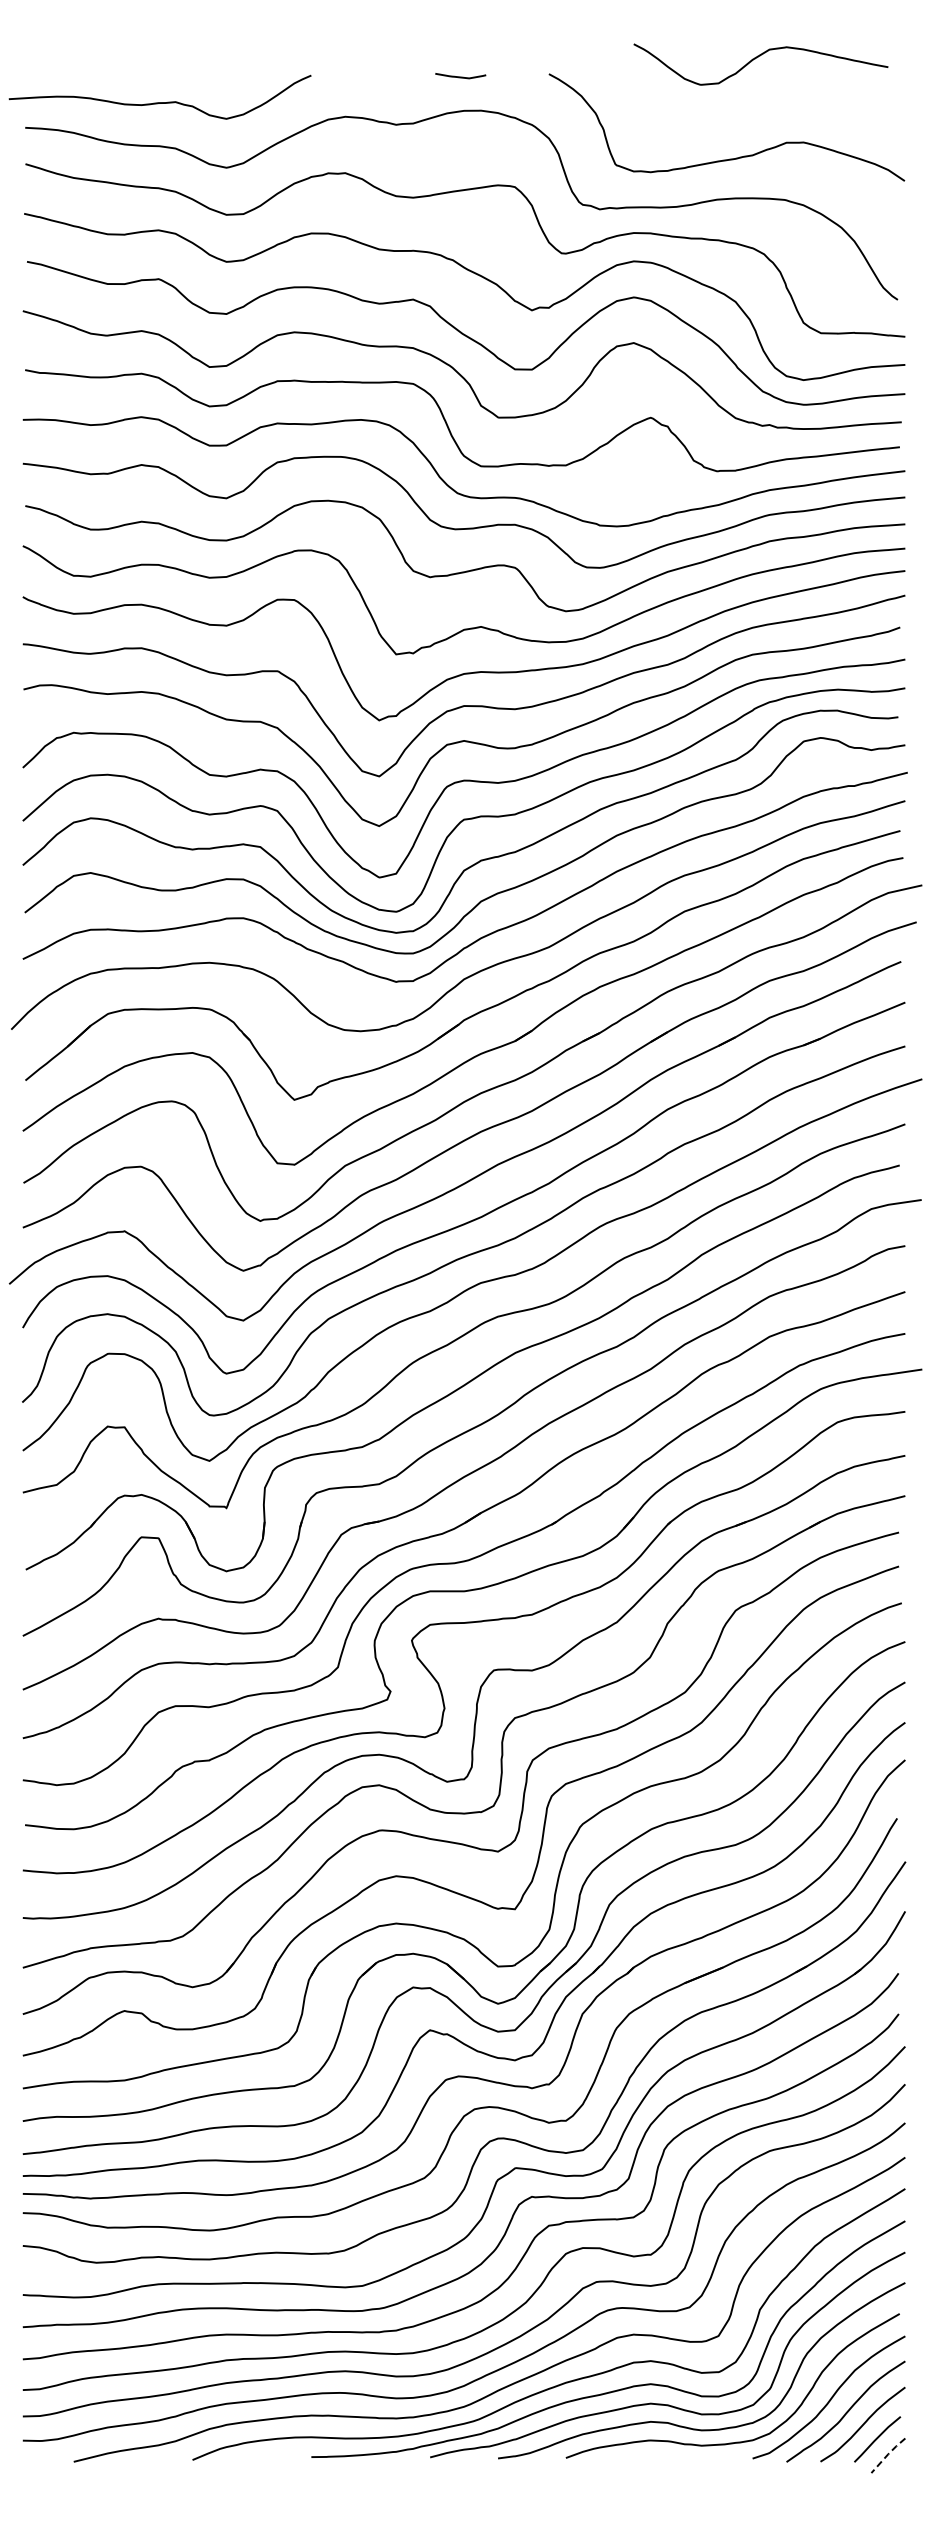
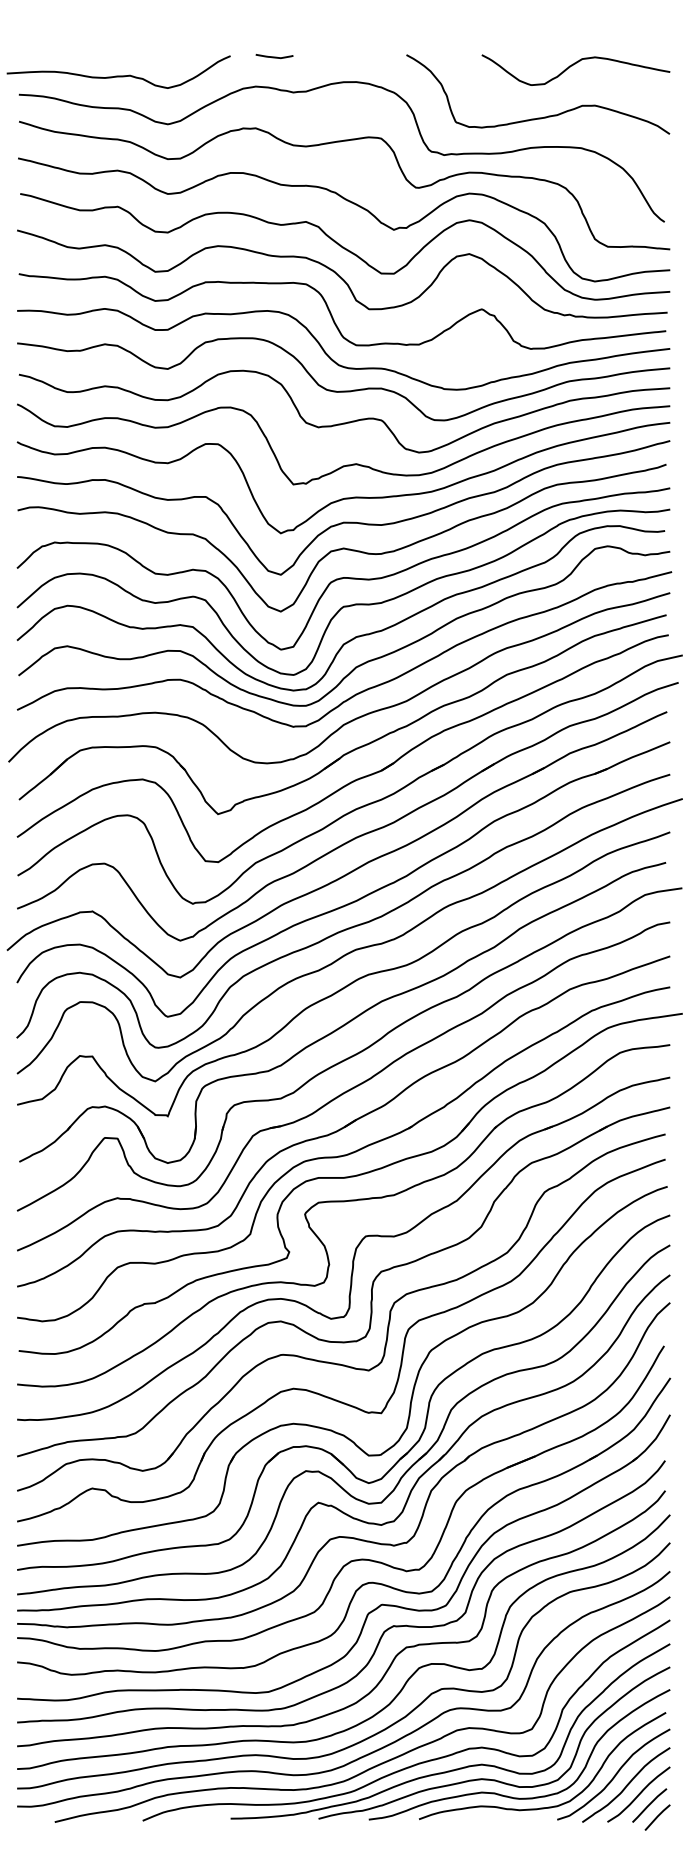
curve: (755, 59) -> (571, 66), moved
curve: (460, 76) -> (274, 56), moved
line: (888, 2454) -> (657, 1816), dashed -> solid

